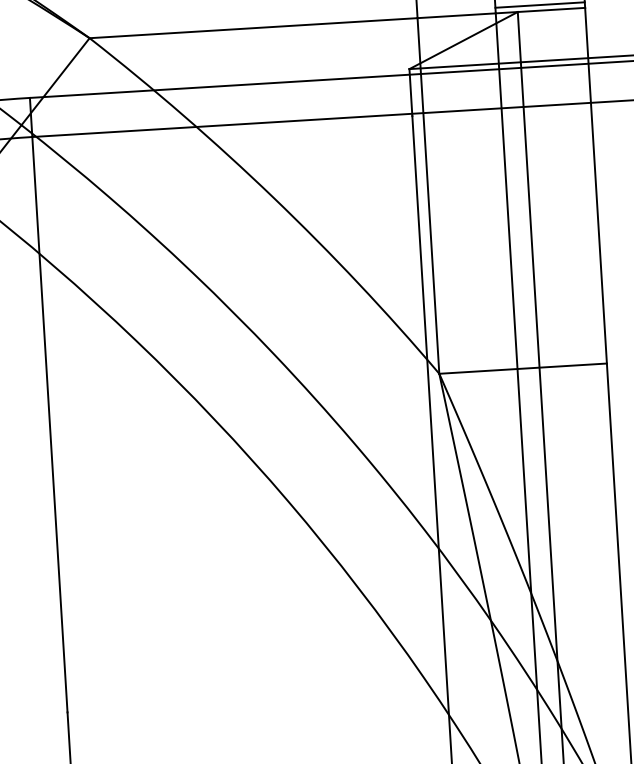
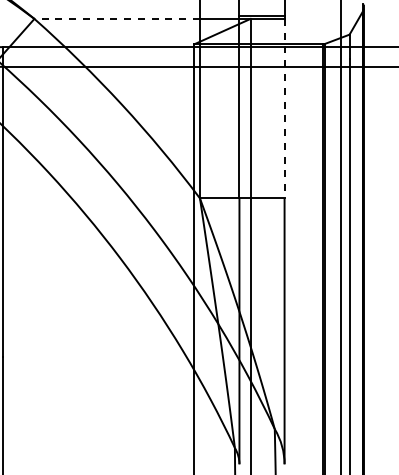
line: (254, 27) -> (117, 18), solid -> dashed
line: (595, 185) -> (284, 108), solid -> dashed

